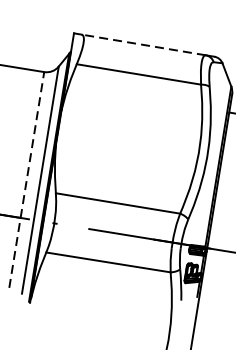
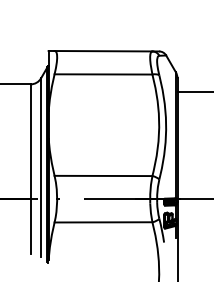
line: (143, 45) -> (103, 51), dashed -> solid
line: (26, 180) -> (30, 169), dashed -> solid

